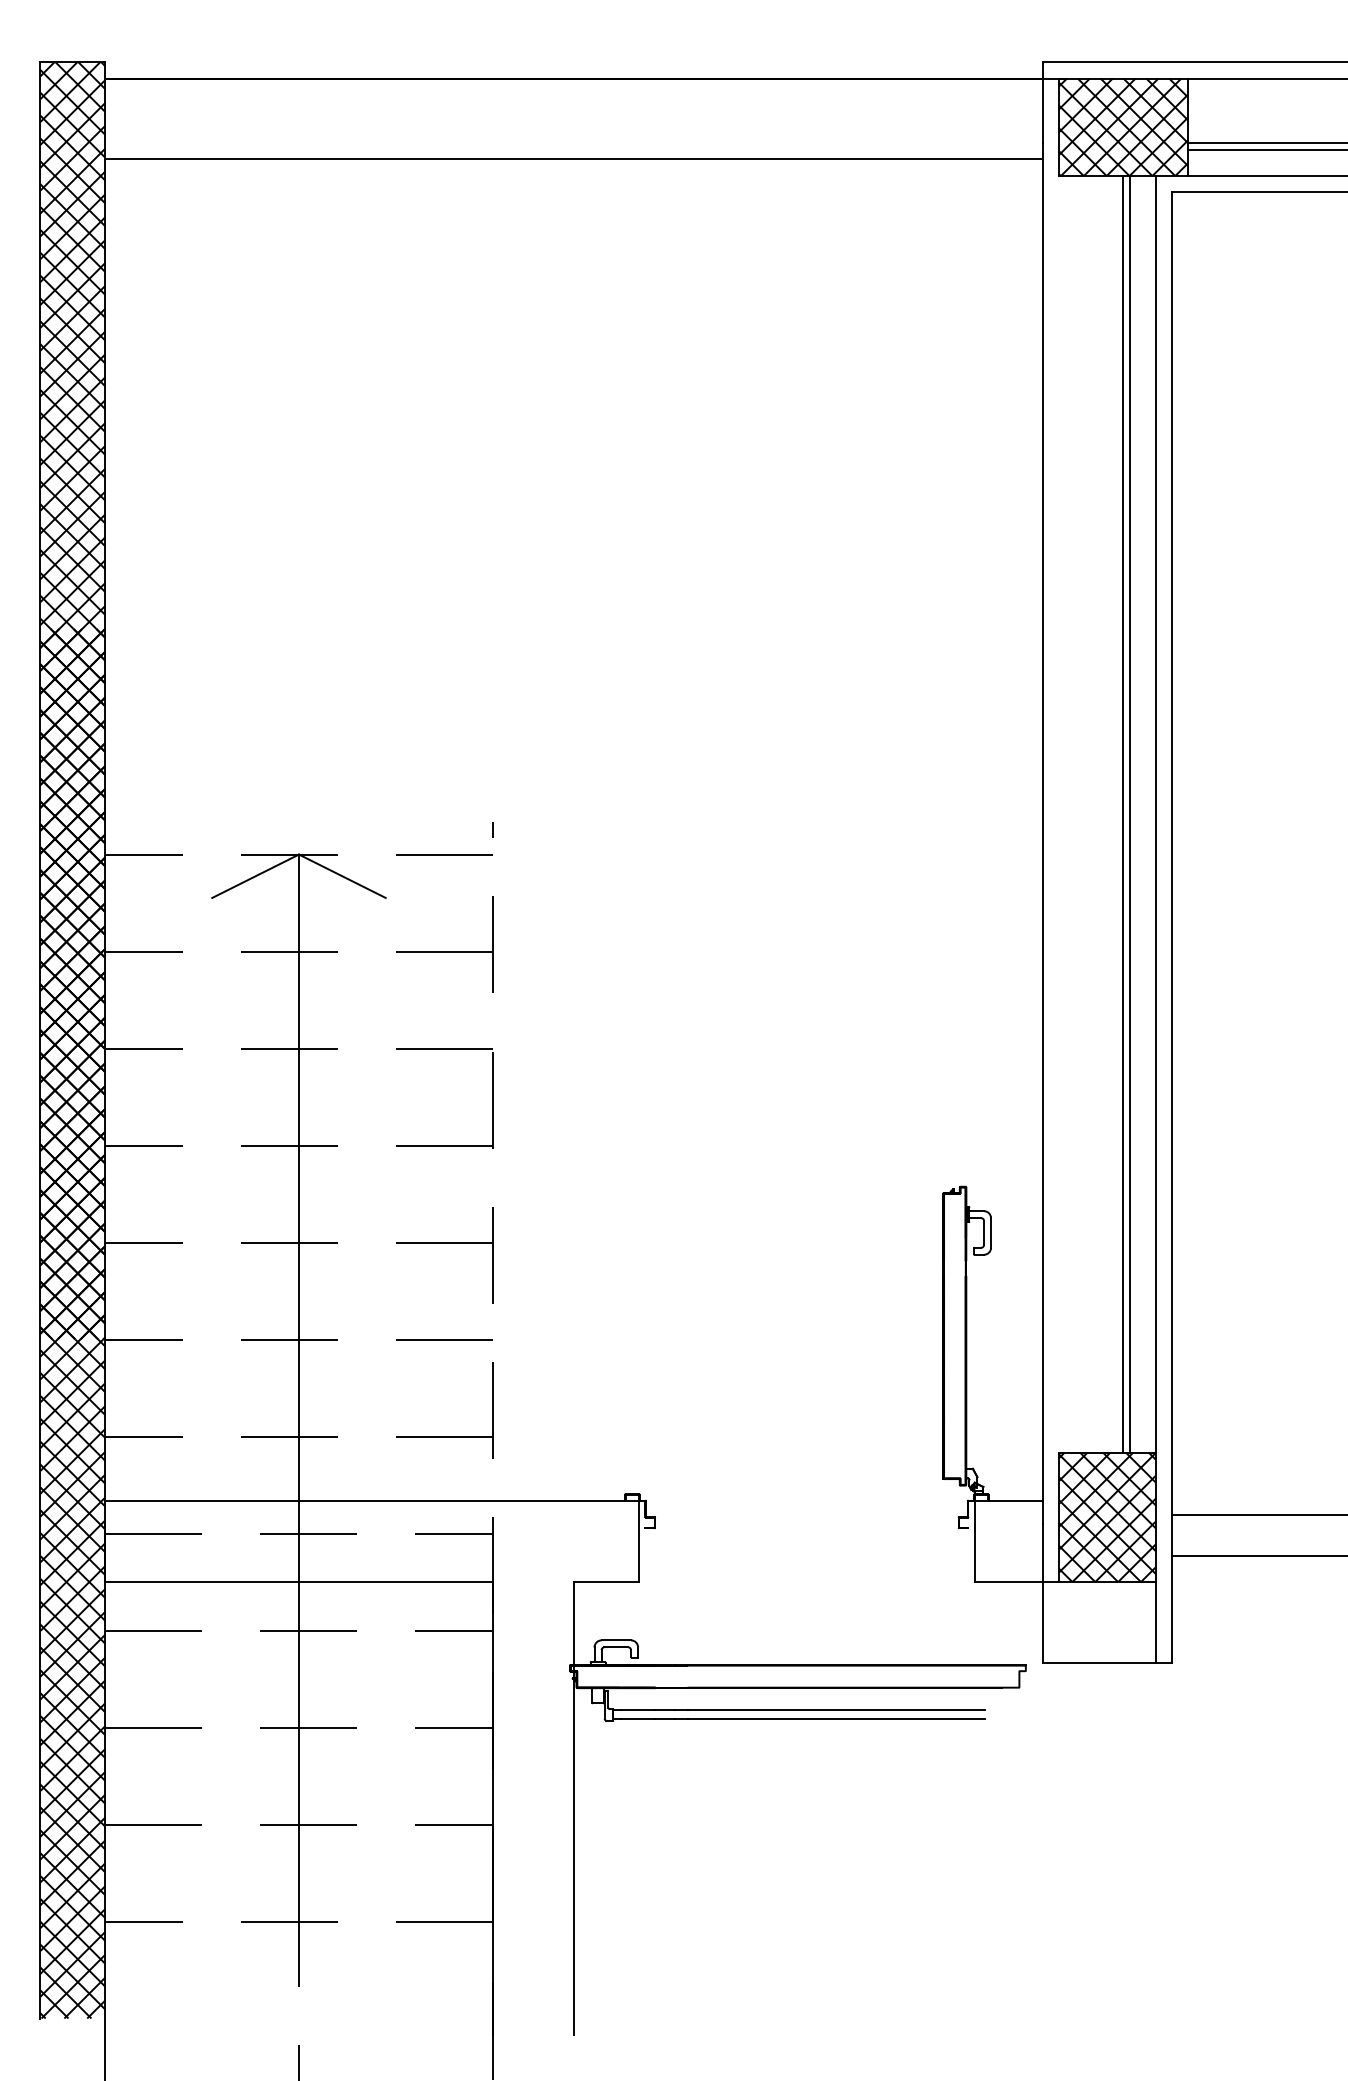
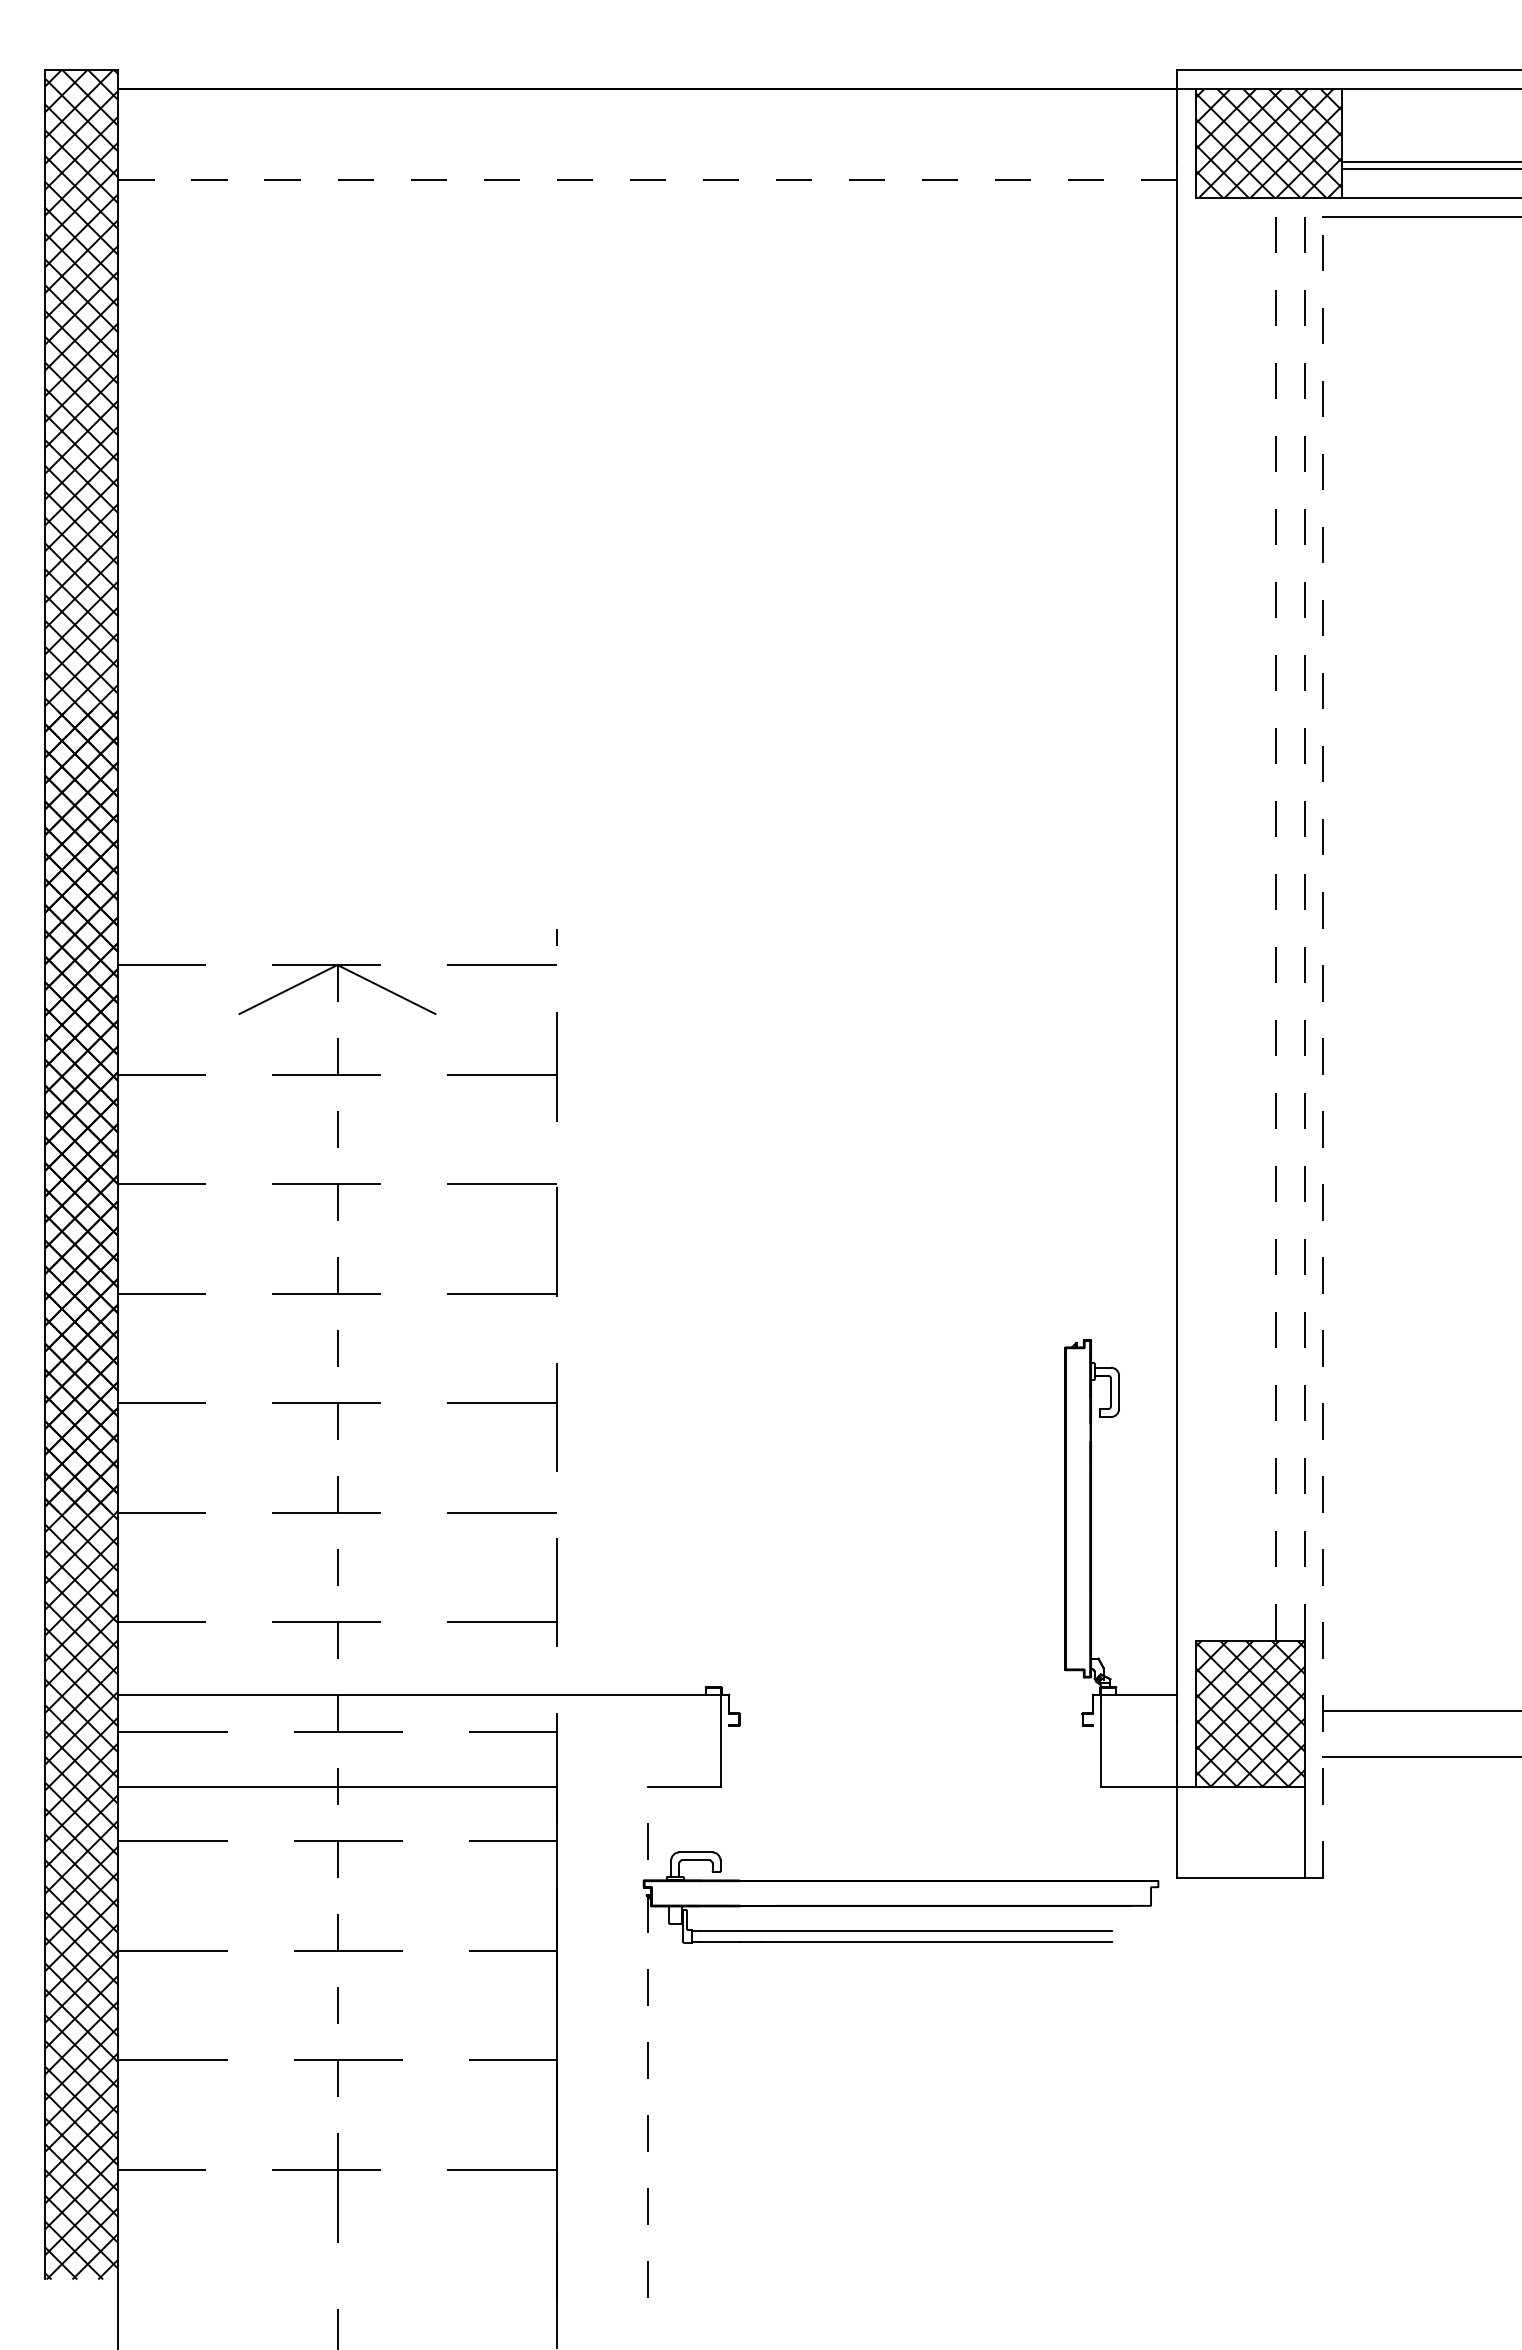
line: (573, 159) -> (647, 180), solid -> dashed
line: (1129, 813) -> (1275, 918), solid -> dashed
line: (1156, 813) -> (1305, 918), solid -> dashed
line: (1123, 814) -> (1268, 919), removed
line: (1172, 927) -> (1323, 1047), solid -> dashed
line: (298, 1387) -> (337, 1566), solid -> dashed
line: (573, 1808) -> (647, 2042), solid -> dashed

